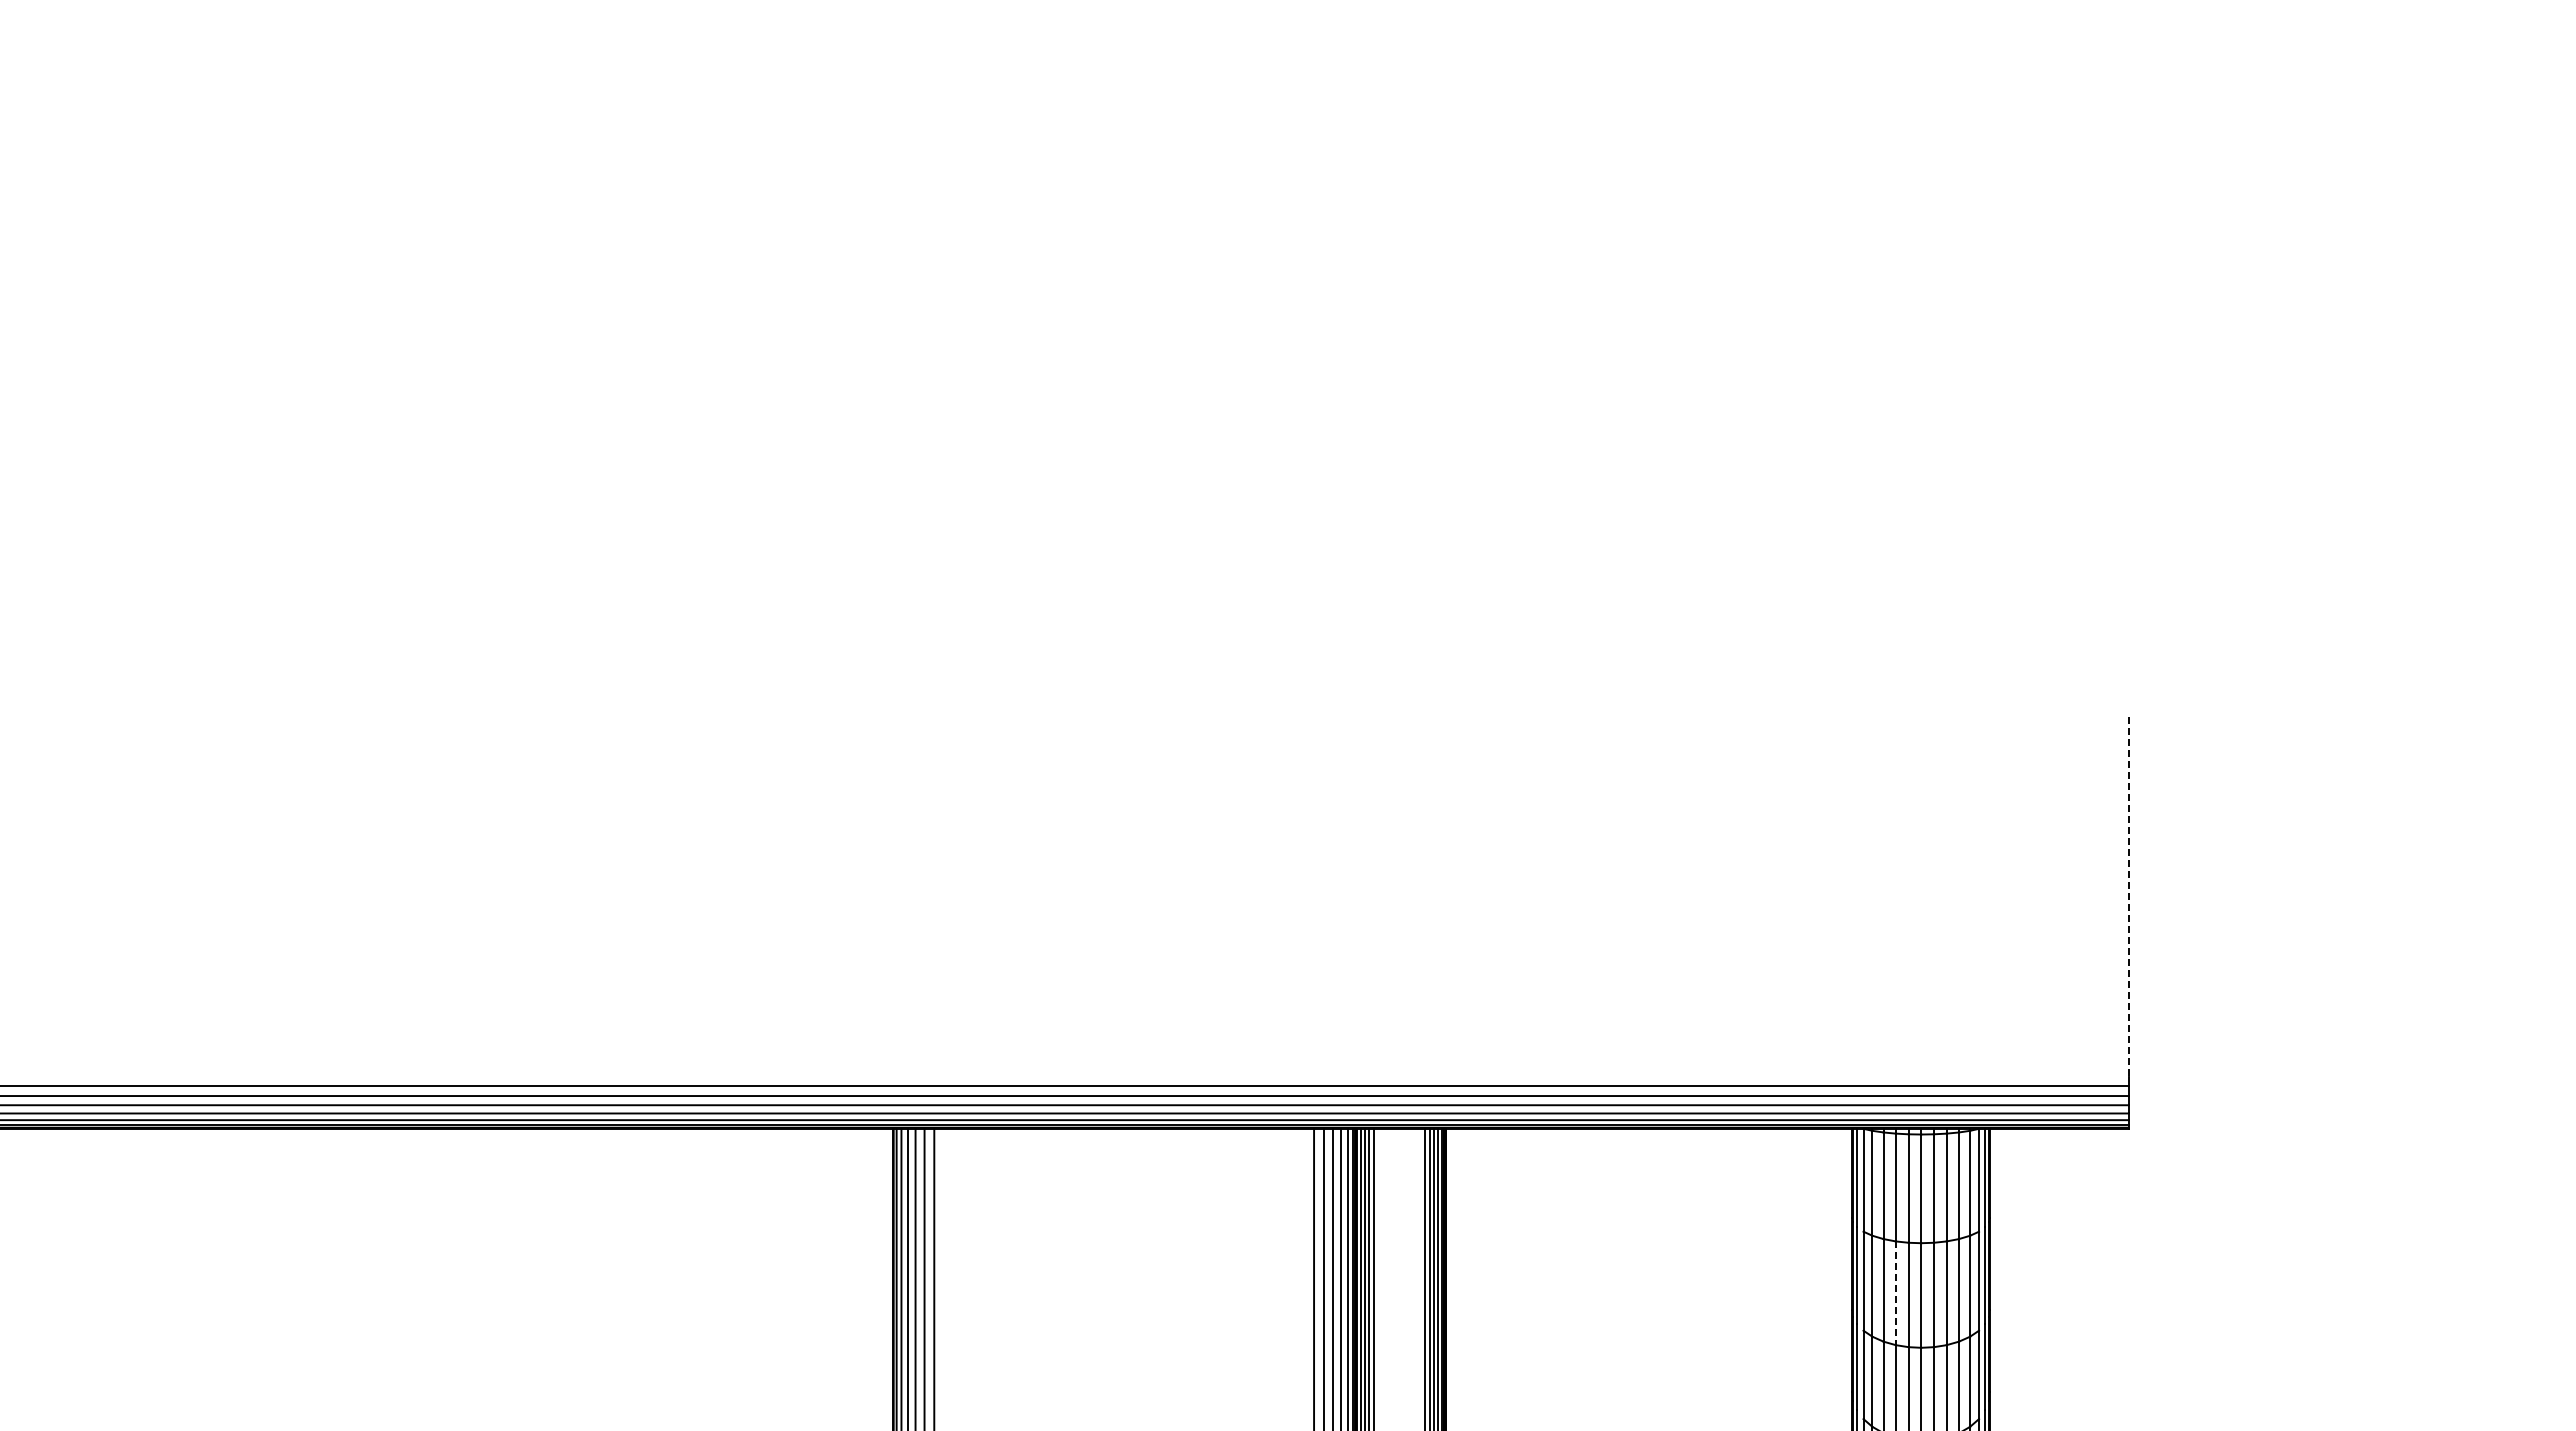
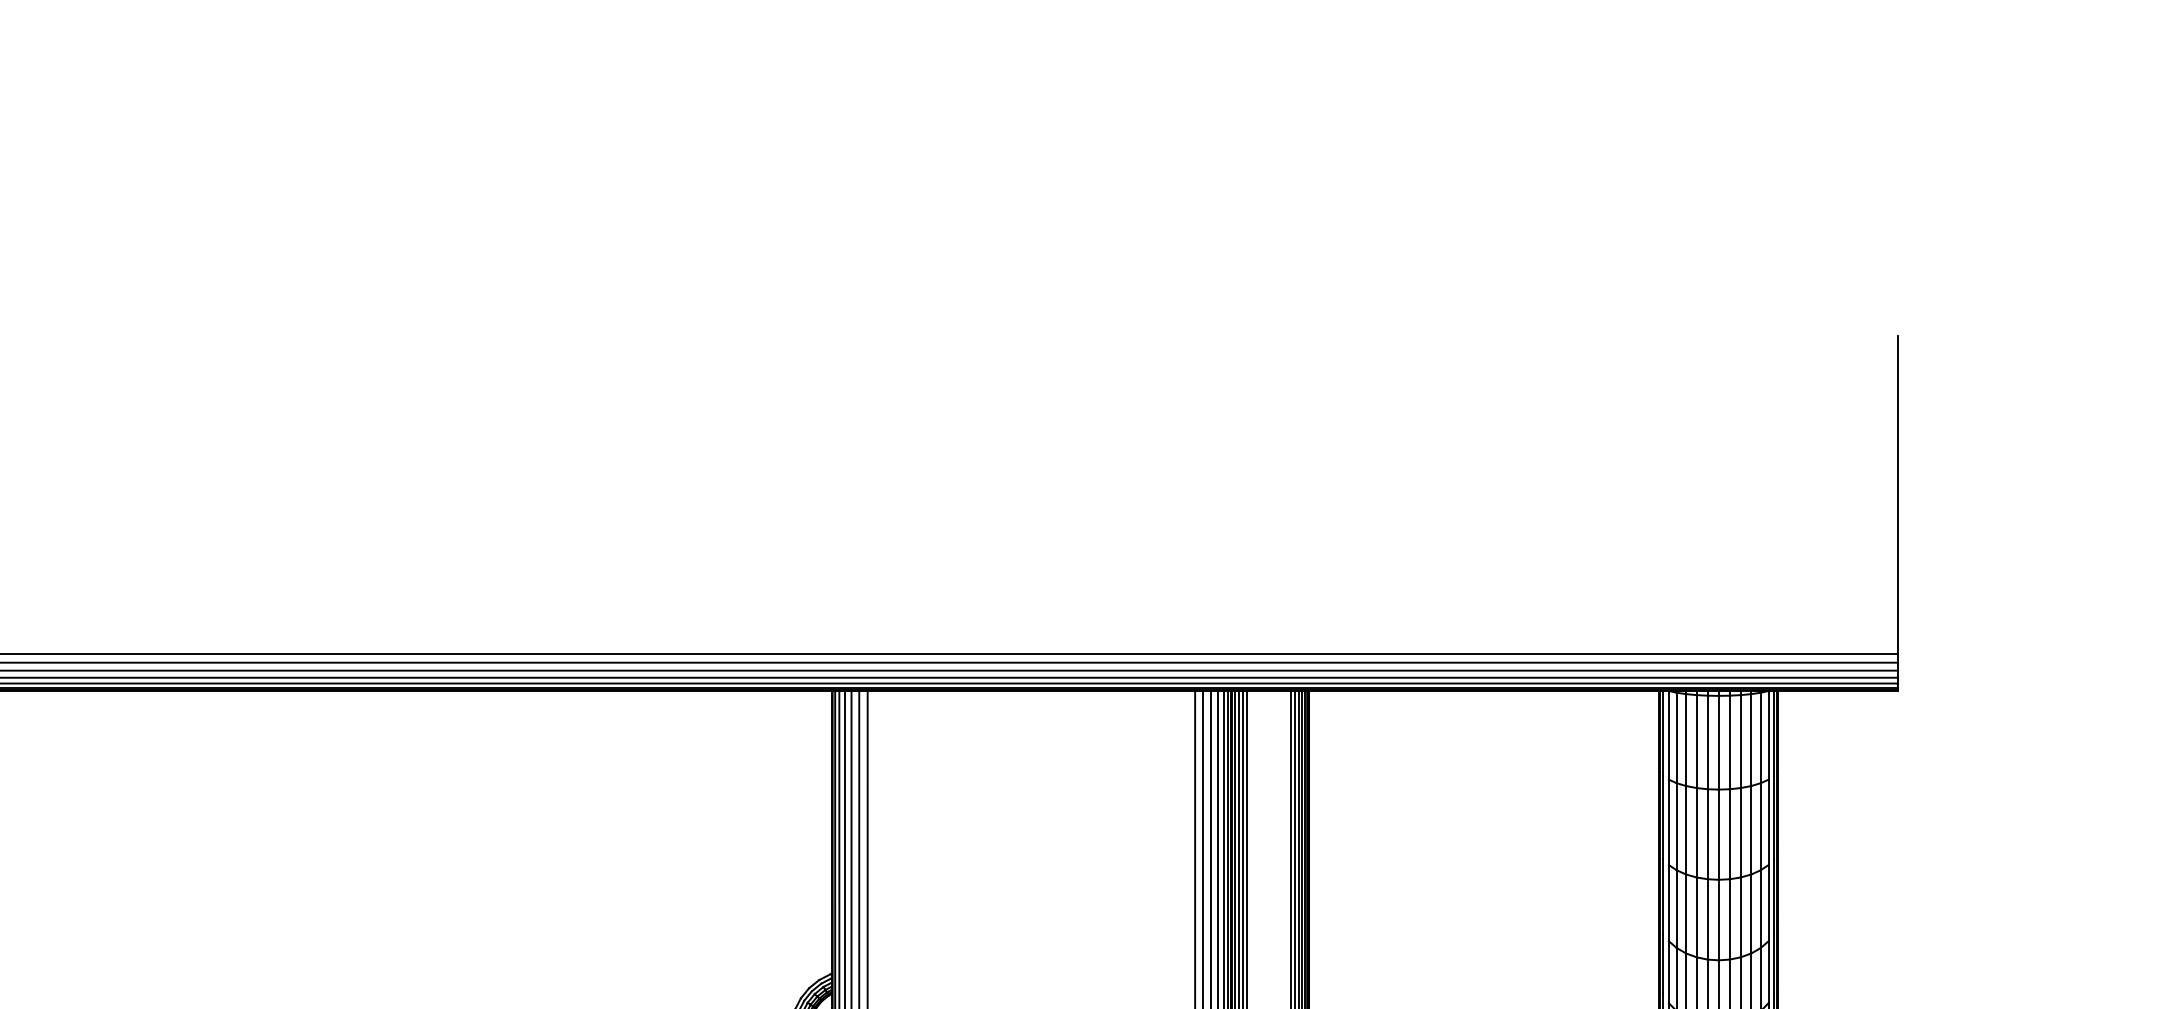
line: (2128, 897) -> (1897, 491), dashed -> solid
line: (1895, 1293) -> (1696, 832), dashed -> solid

